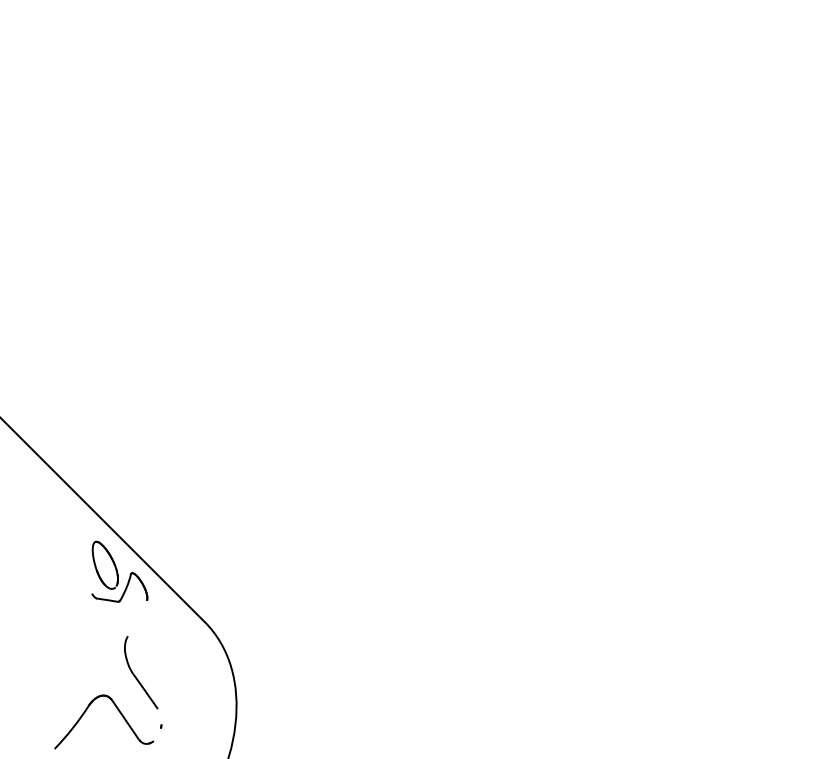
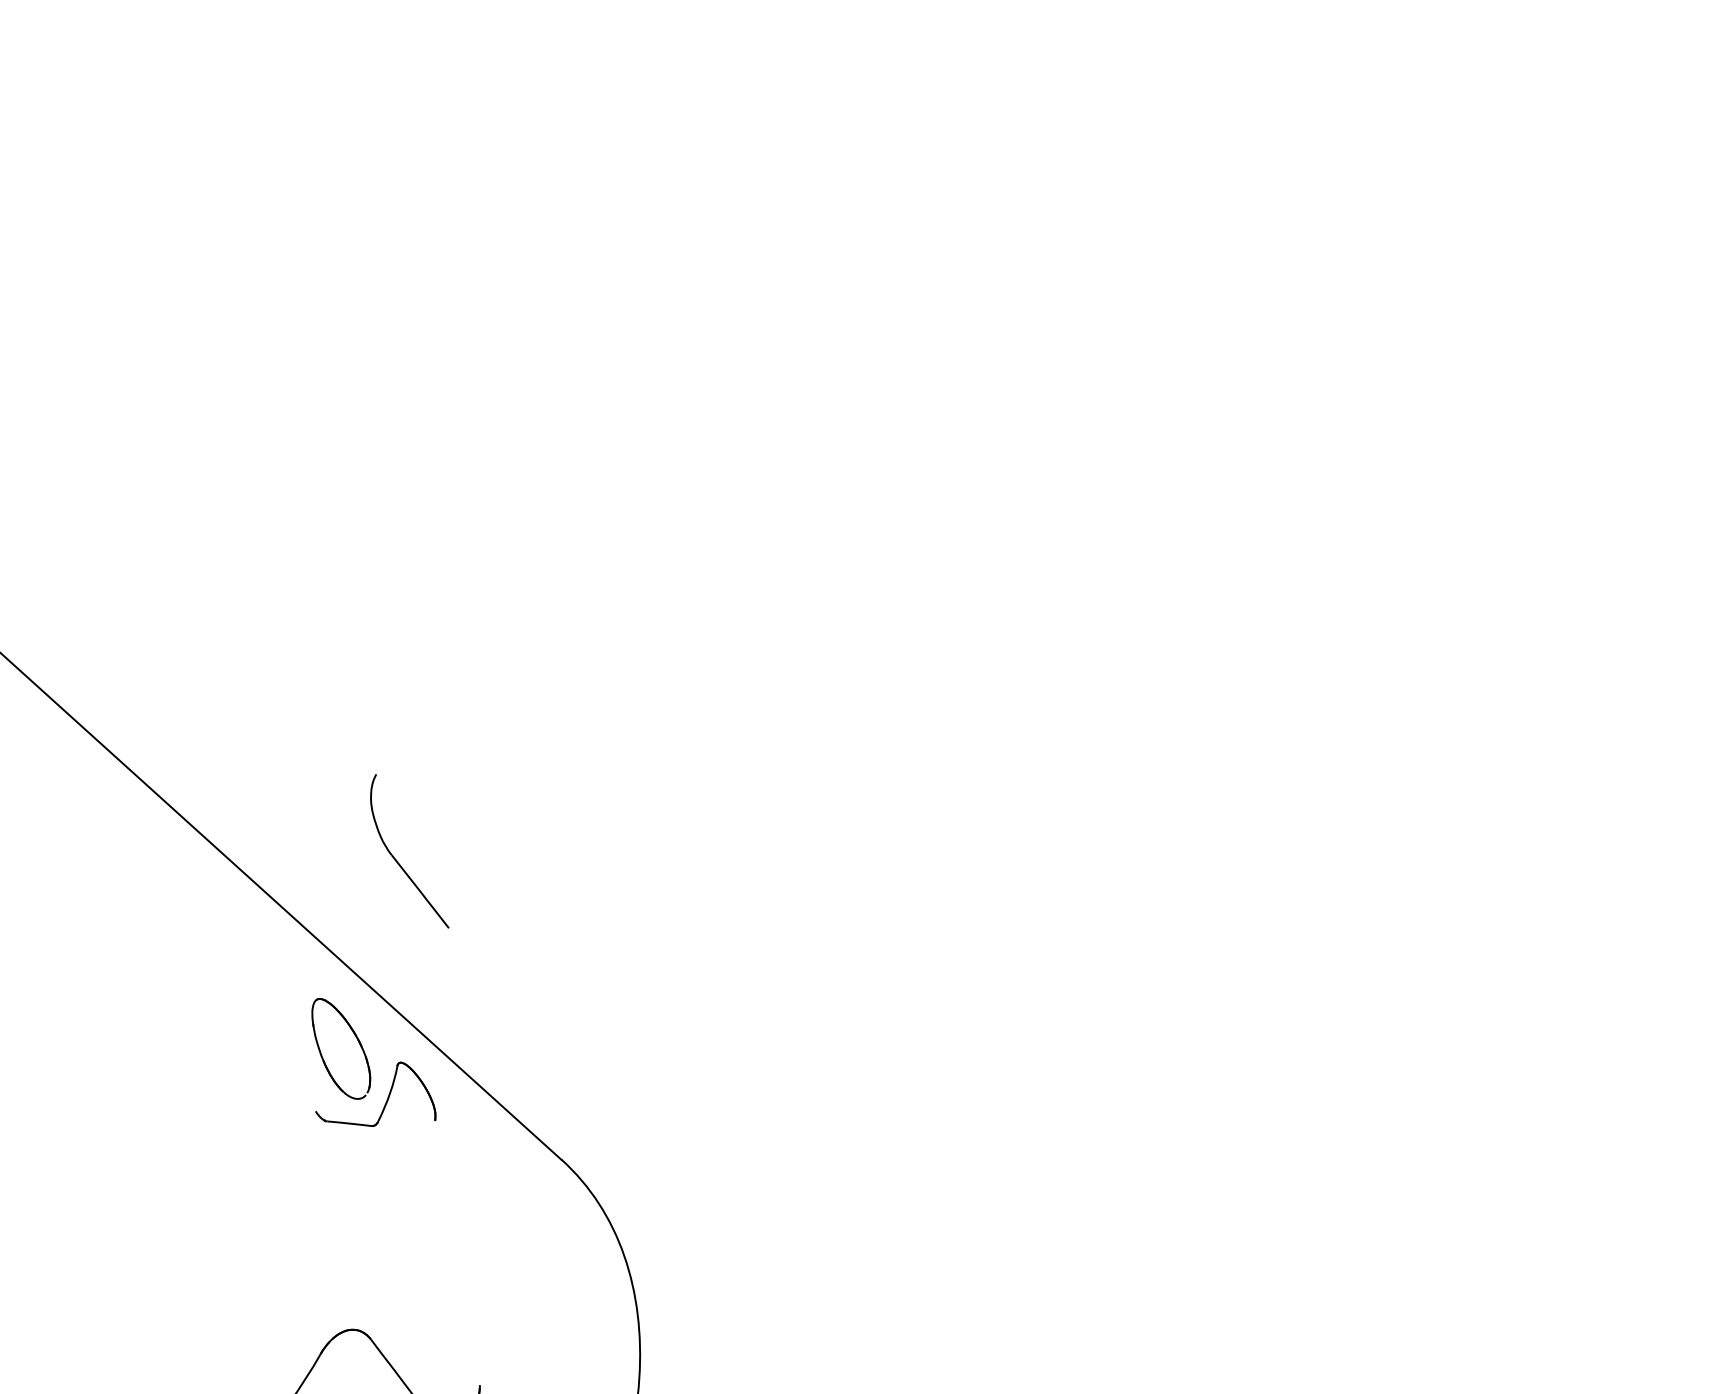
part: (136, 676) -> (399, 860), moved

